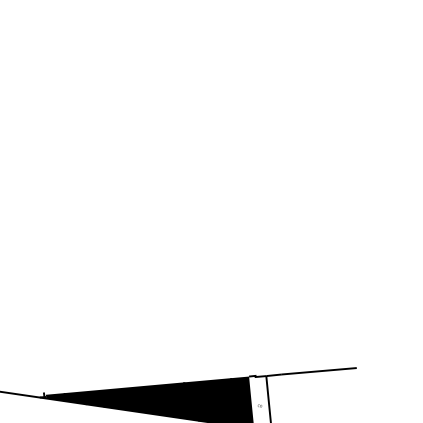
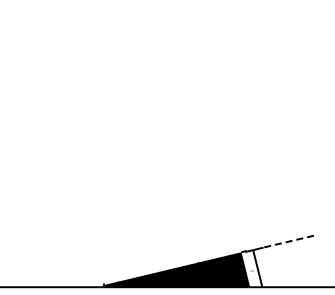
line: (319, 370) -> (288, 241), solid -> dashed

